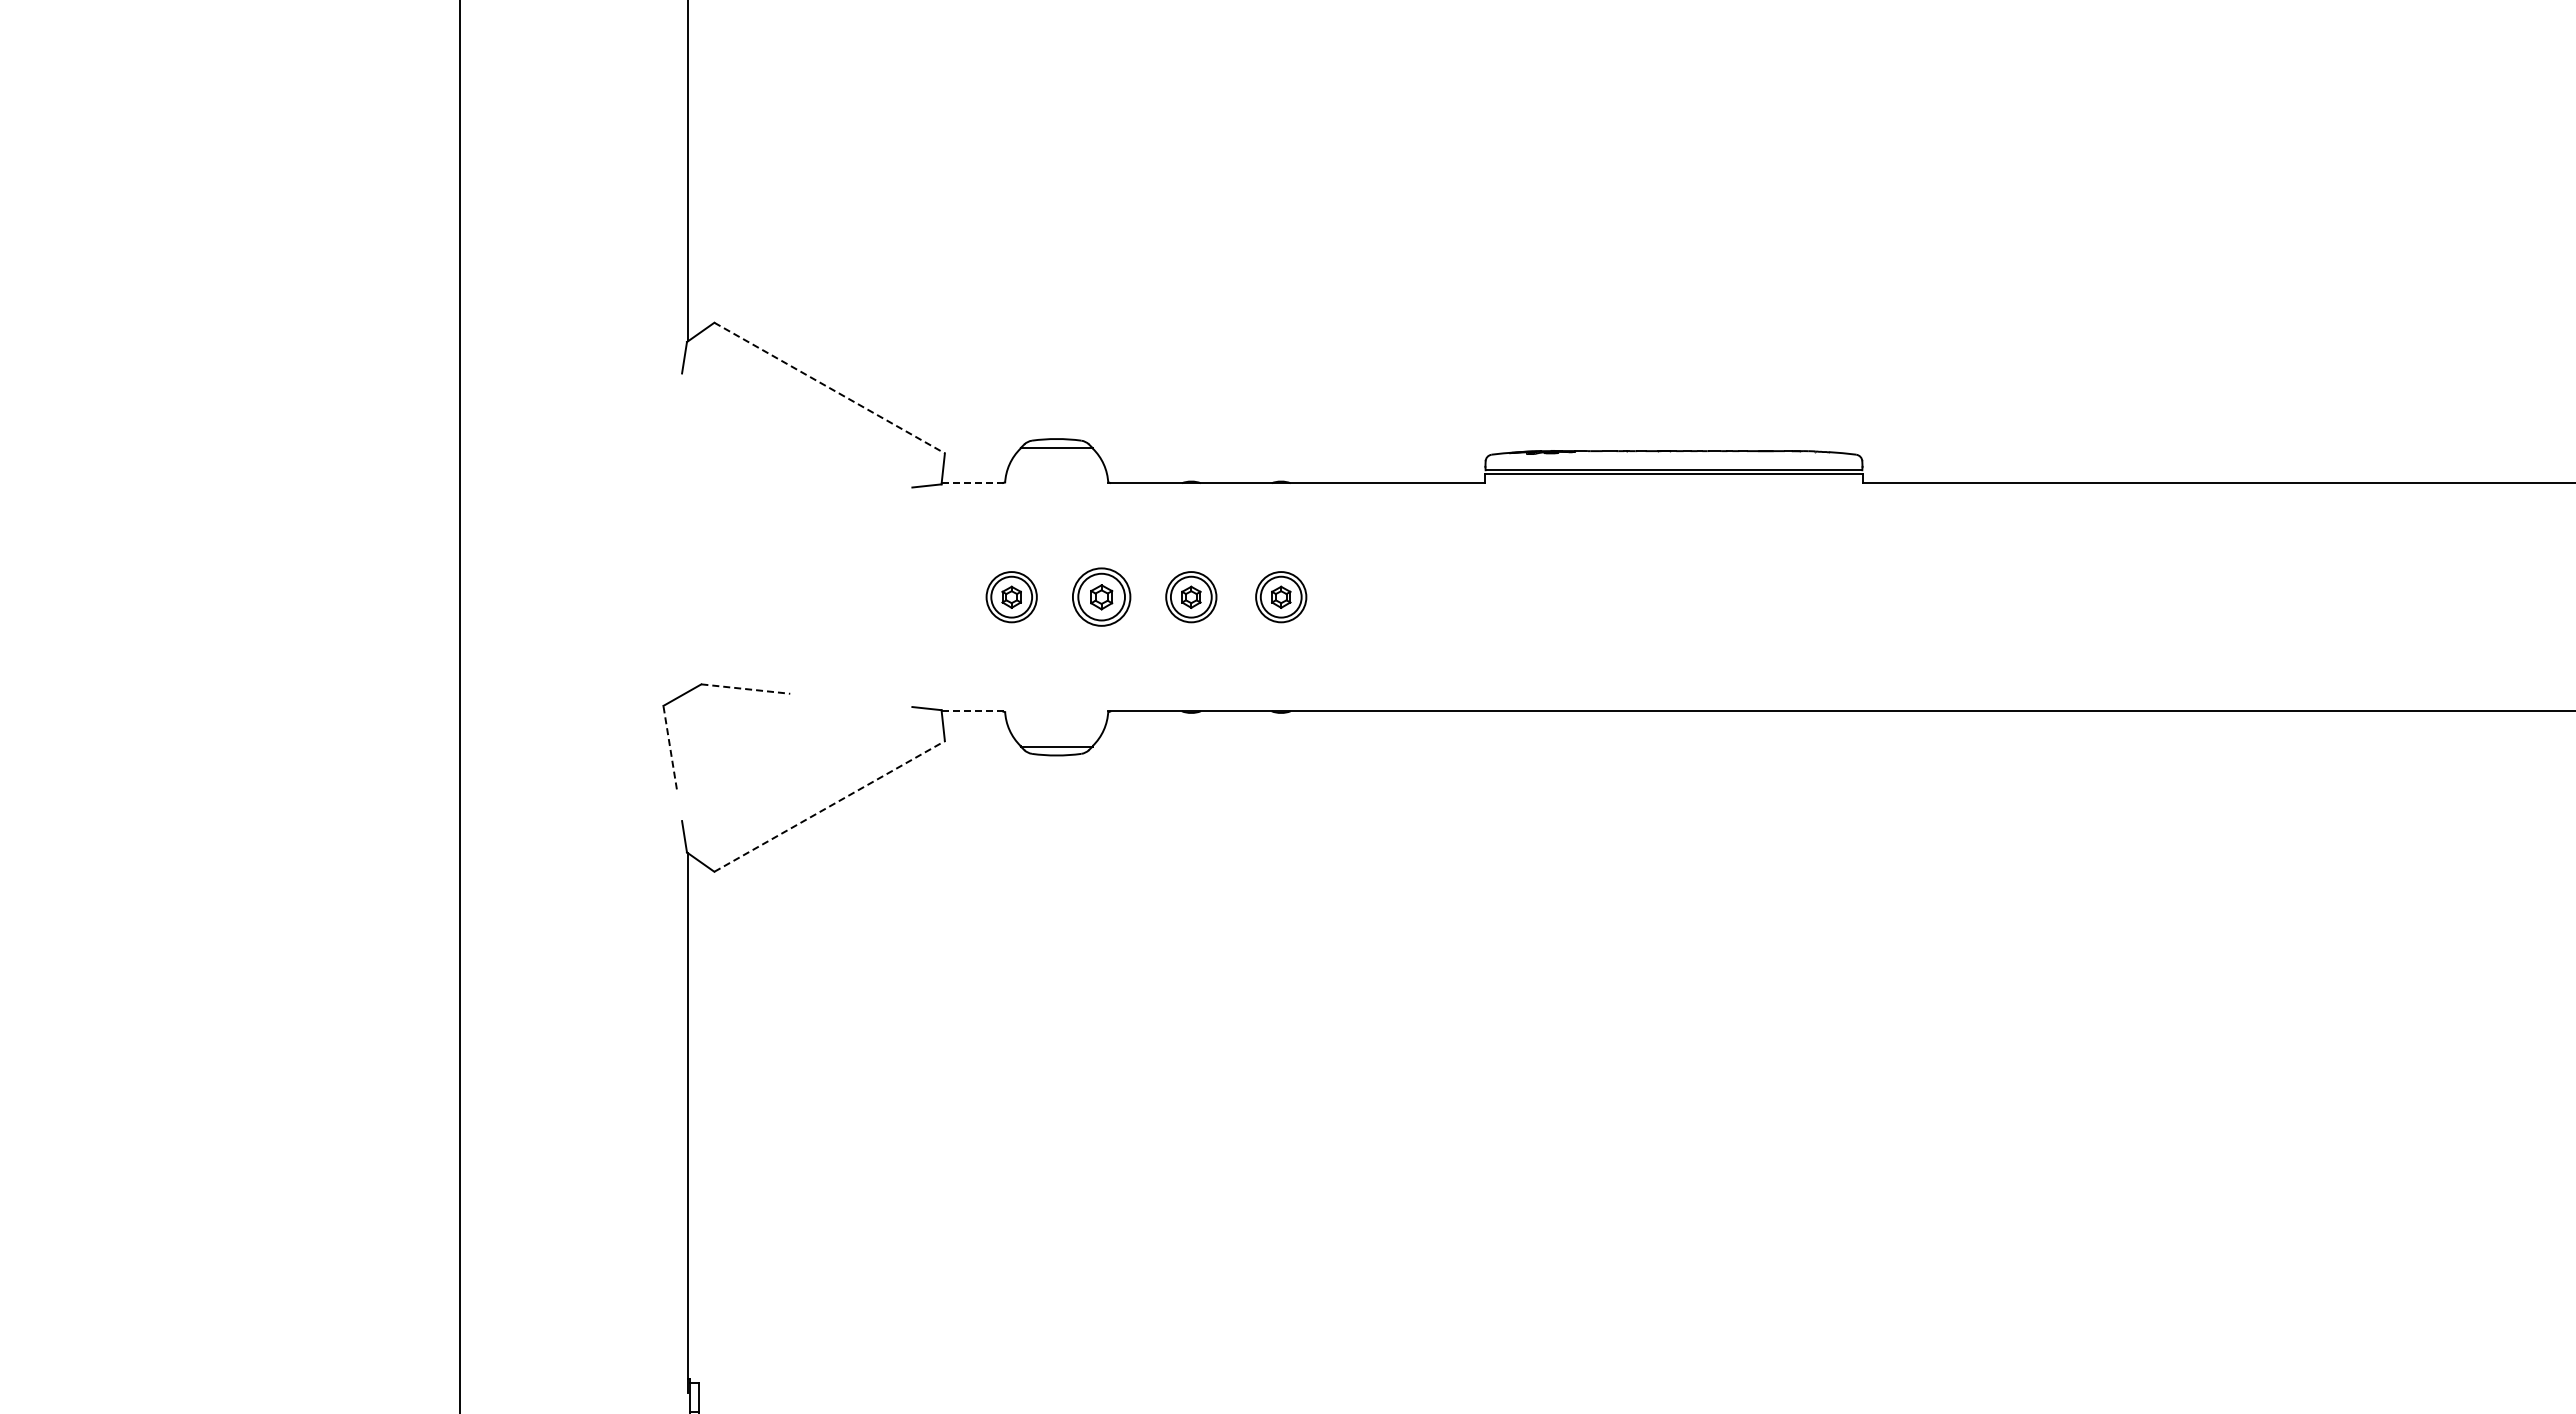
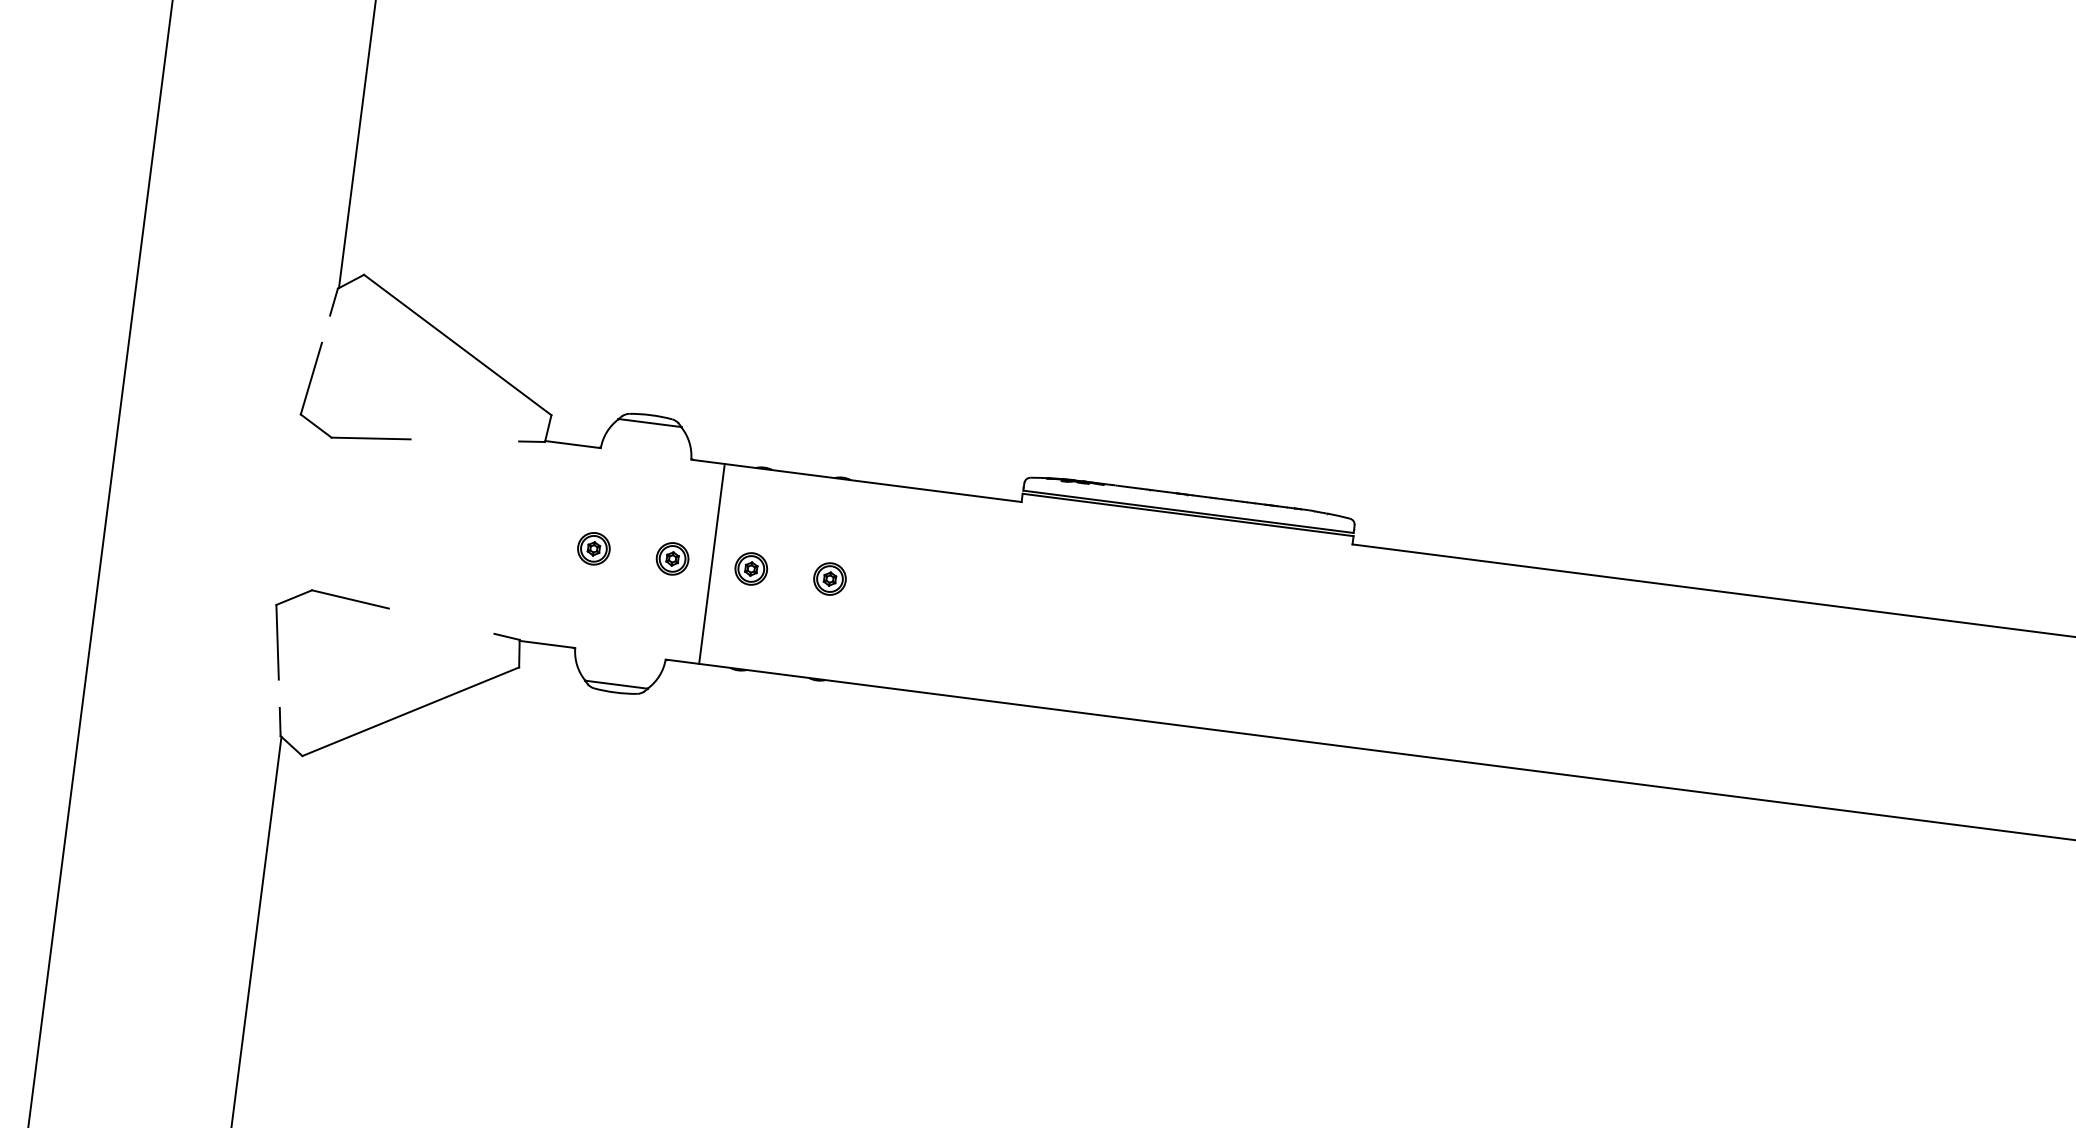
line: (830, 388) -> (458, 345), dashed -> solid
line: (973, 483) -> (573, 444), dashed -> solid
part: (733, 505) -> (360, 437), added
part: (1011, 597) -> (593, 548), size x0.71
part: (1101, 597) -> (672, 559), size x0.62
line: (1146, 597) -> (711, 564), added
part: (1191, 597) -> (751, 569), size x0.71
part: (1280, 597) -> (829, 579), size x0.71
line: (745, 689) -> (350, 599), dashed -> solid
line: (973, 711) -> (547, 644), dashed -> solid
line: (670, 747) -> (277, 642), dashed -> solid
line: (830, 806) -> (411, 711), dashed -> solid

